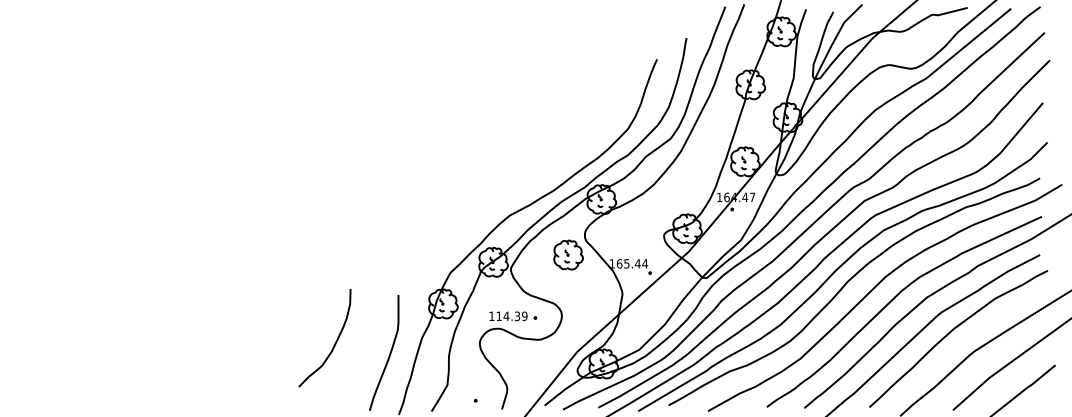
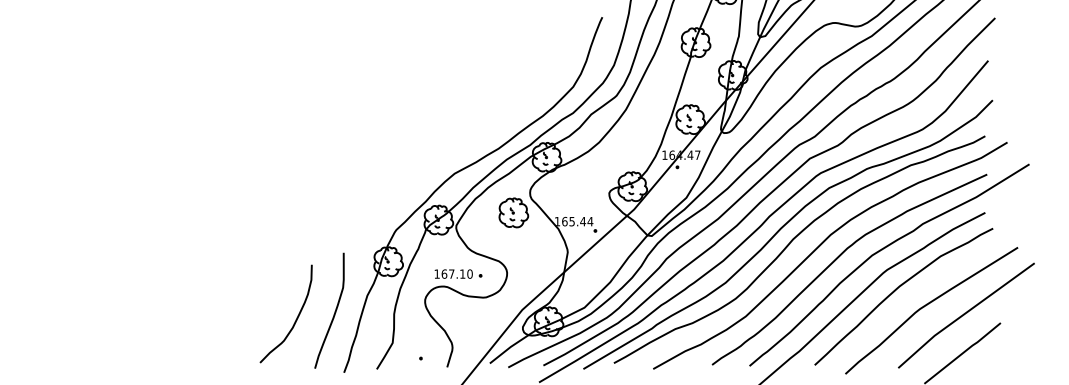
text: (511, 316) -> (456, 274), 114.39 -> 167.10
curve: (334, 343) -> (295, 319), moved

